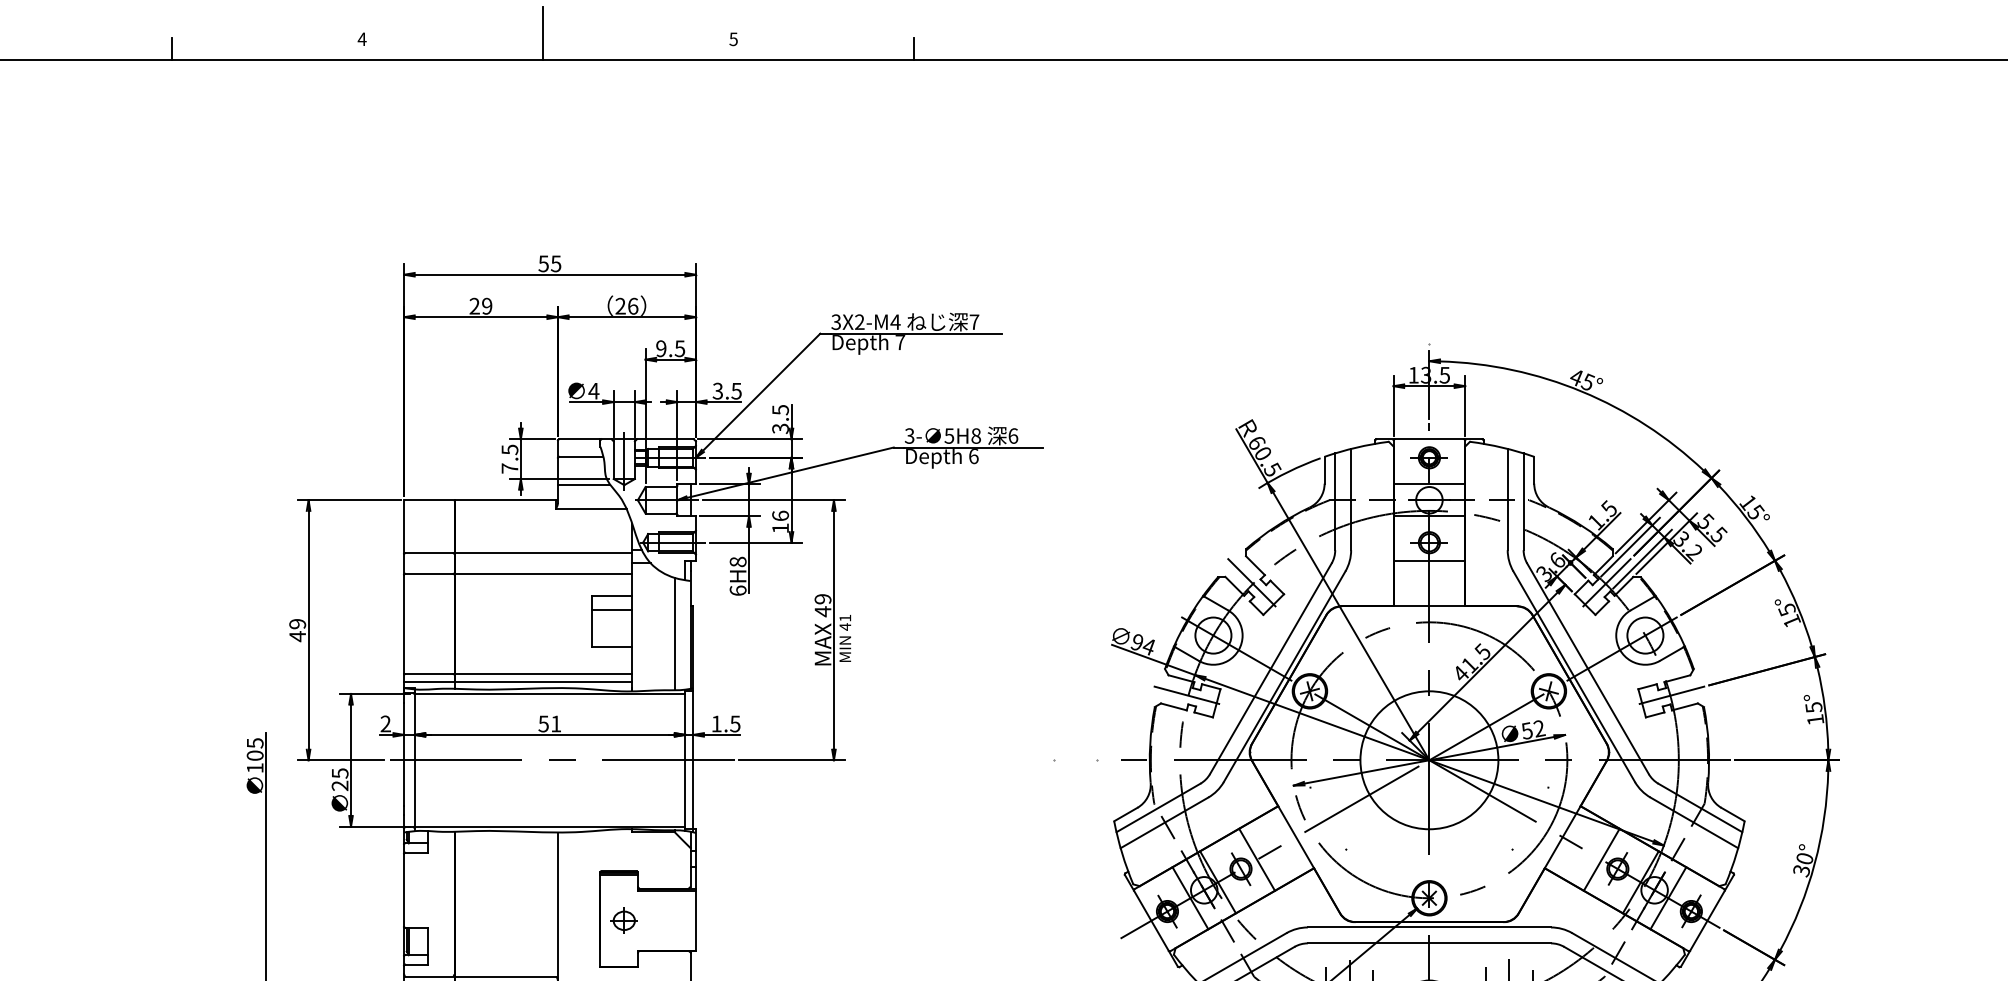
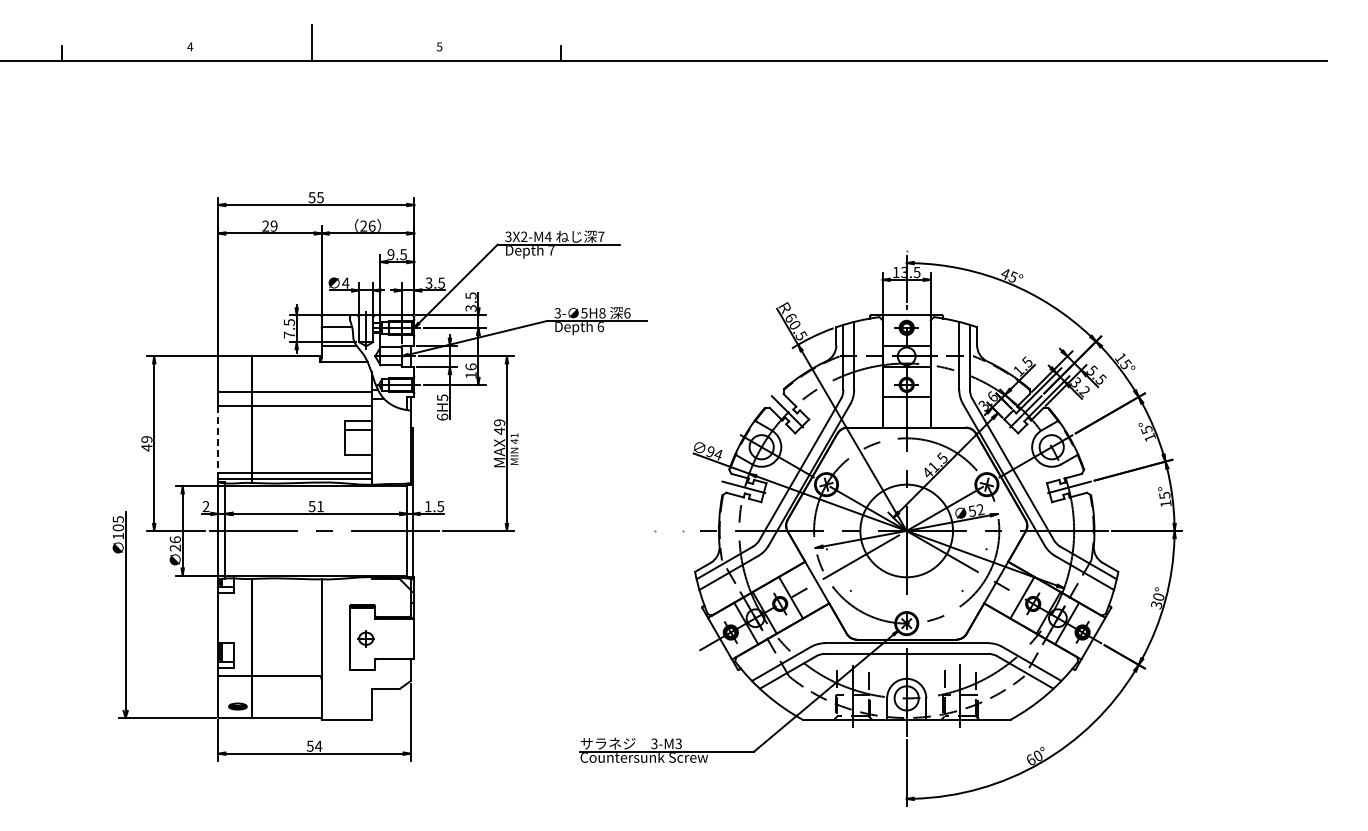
text: (737, 561) -> (442, 397), 6H8 -> 6H5
line: (404, 624) -> (218, 439), solid -> dashed
line: (675, 632) -> (400, 445), removed
text: (338, 772) -> (174, 539), 25 -> 26

